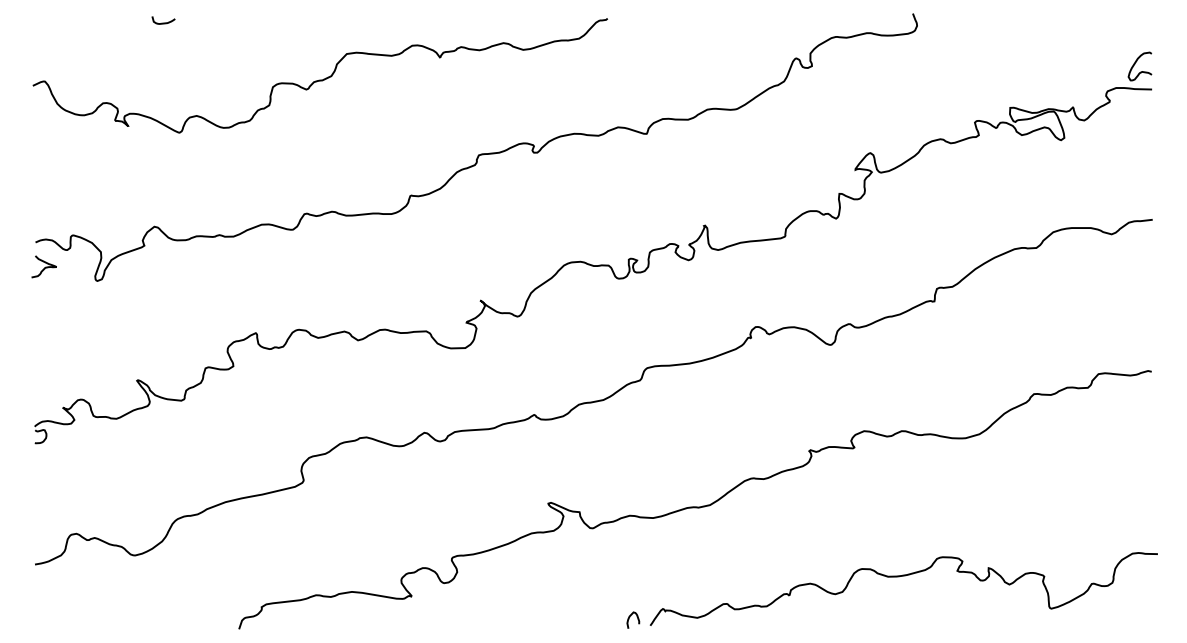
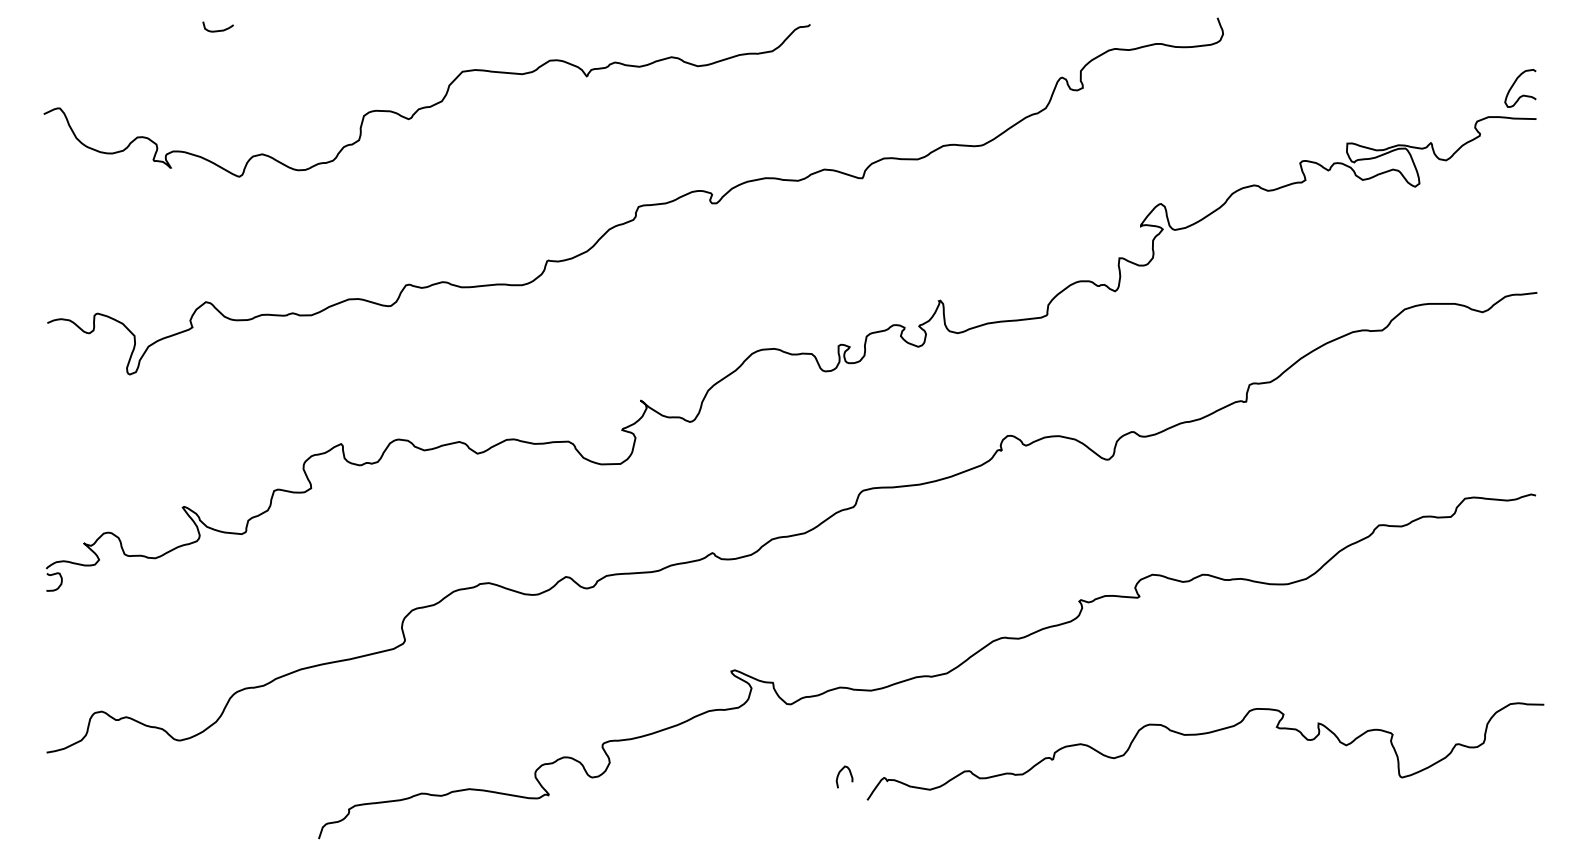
curve: (44, 267) -> (59, 356), removed
curve: (903, 576) -> (1205, 734), moved
curve: (629, 618) -> (839, 774), moved

